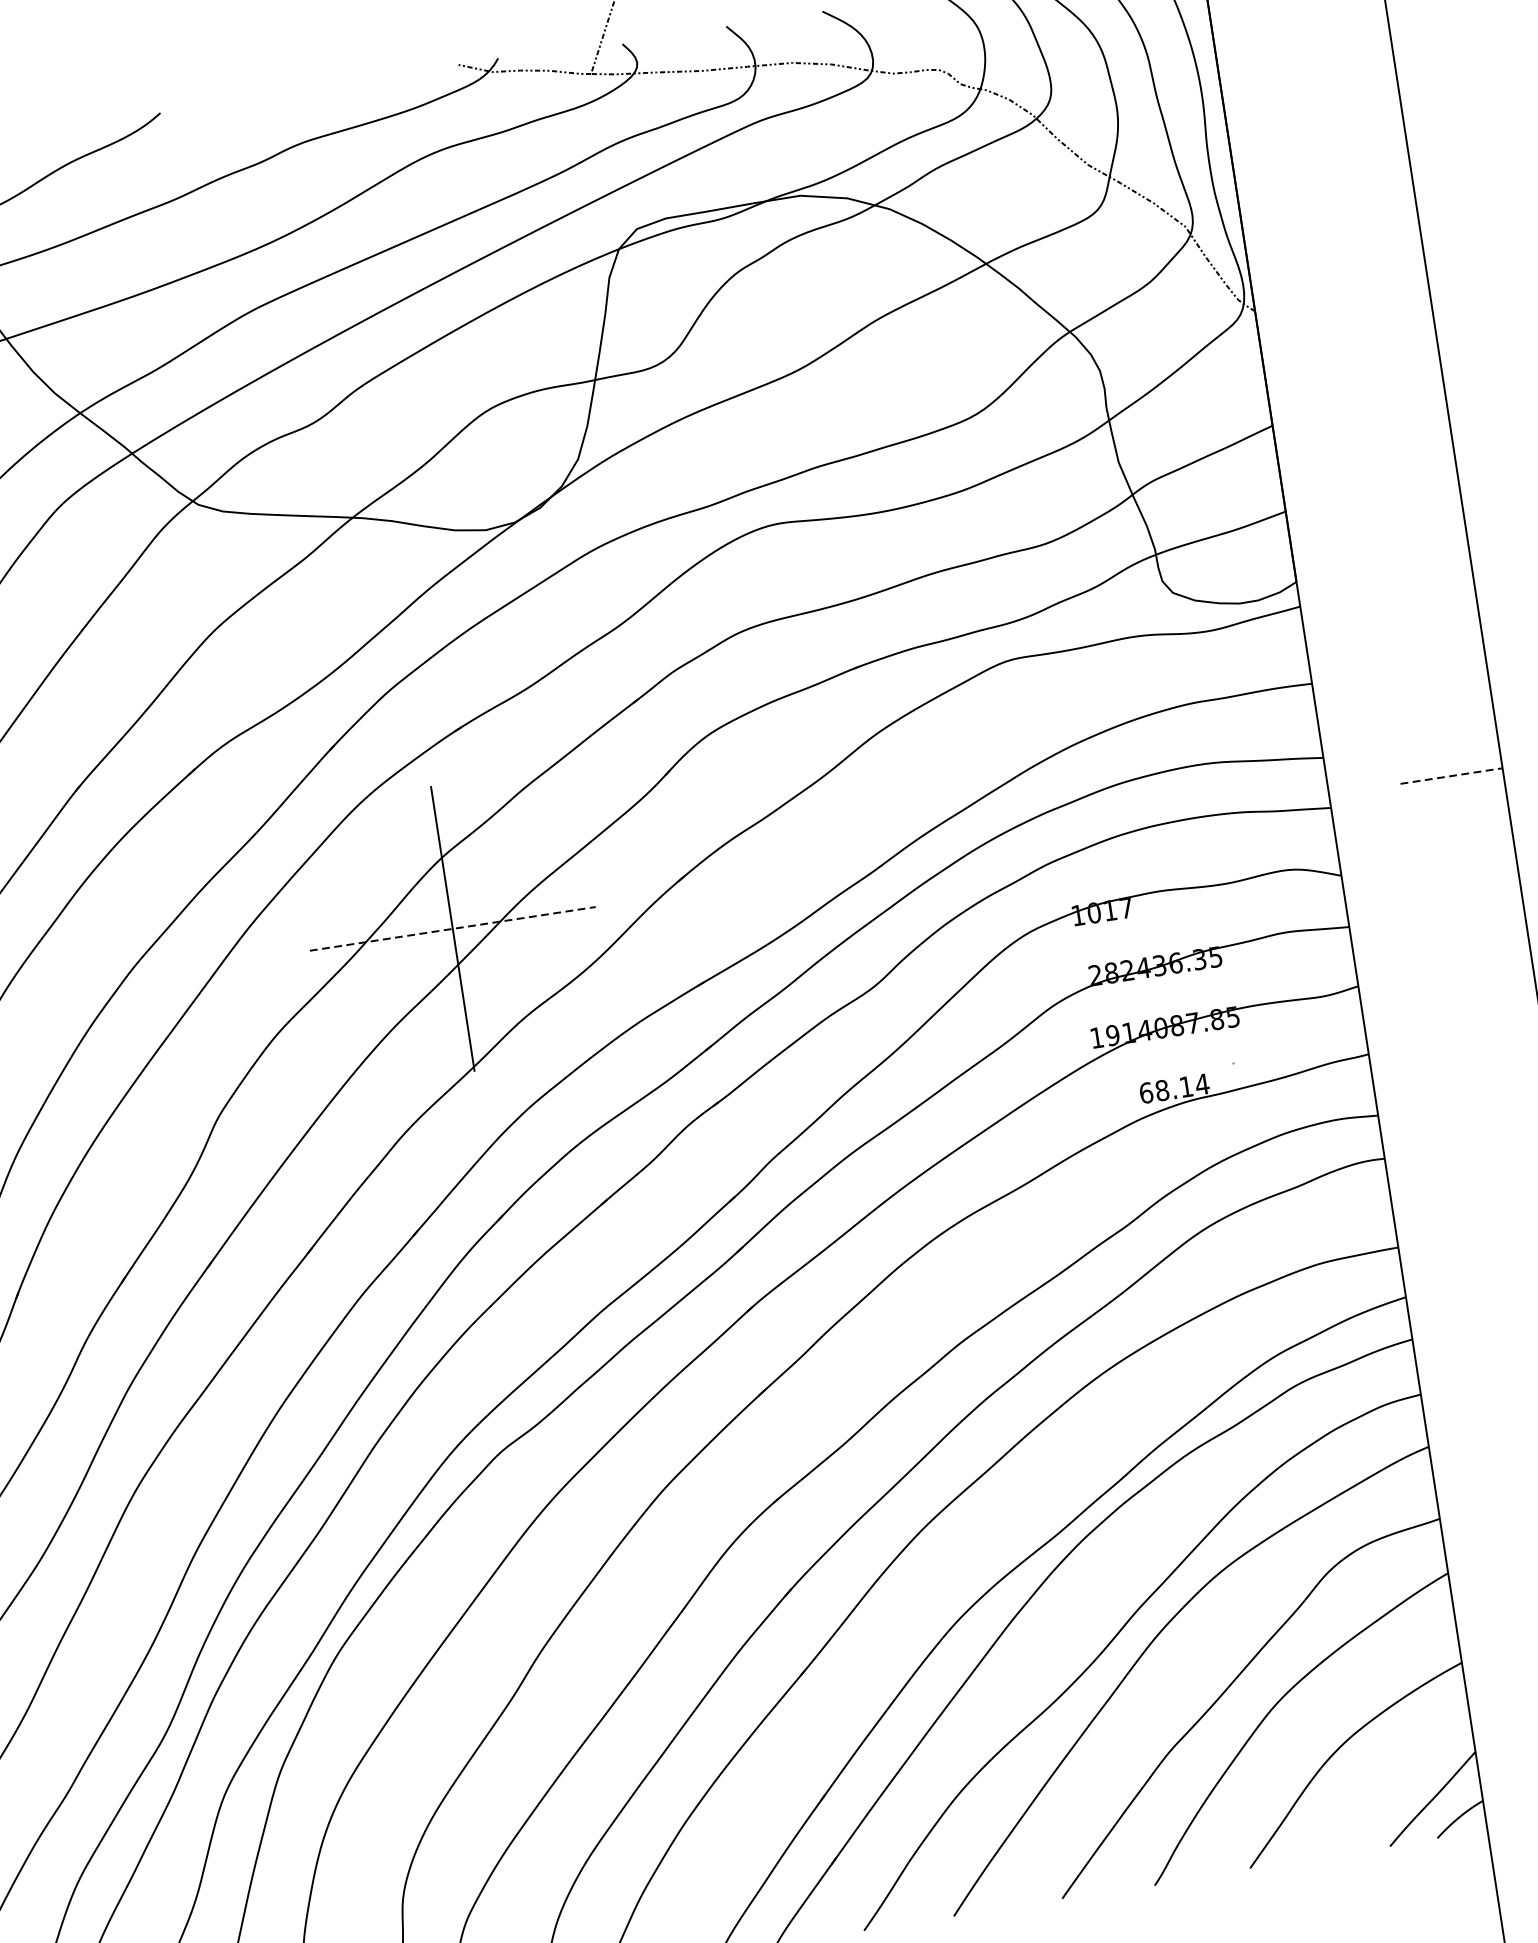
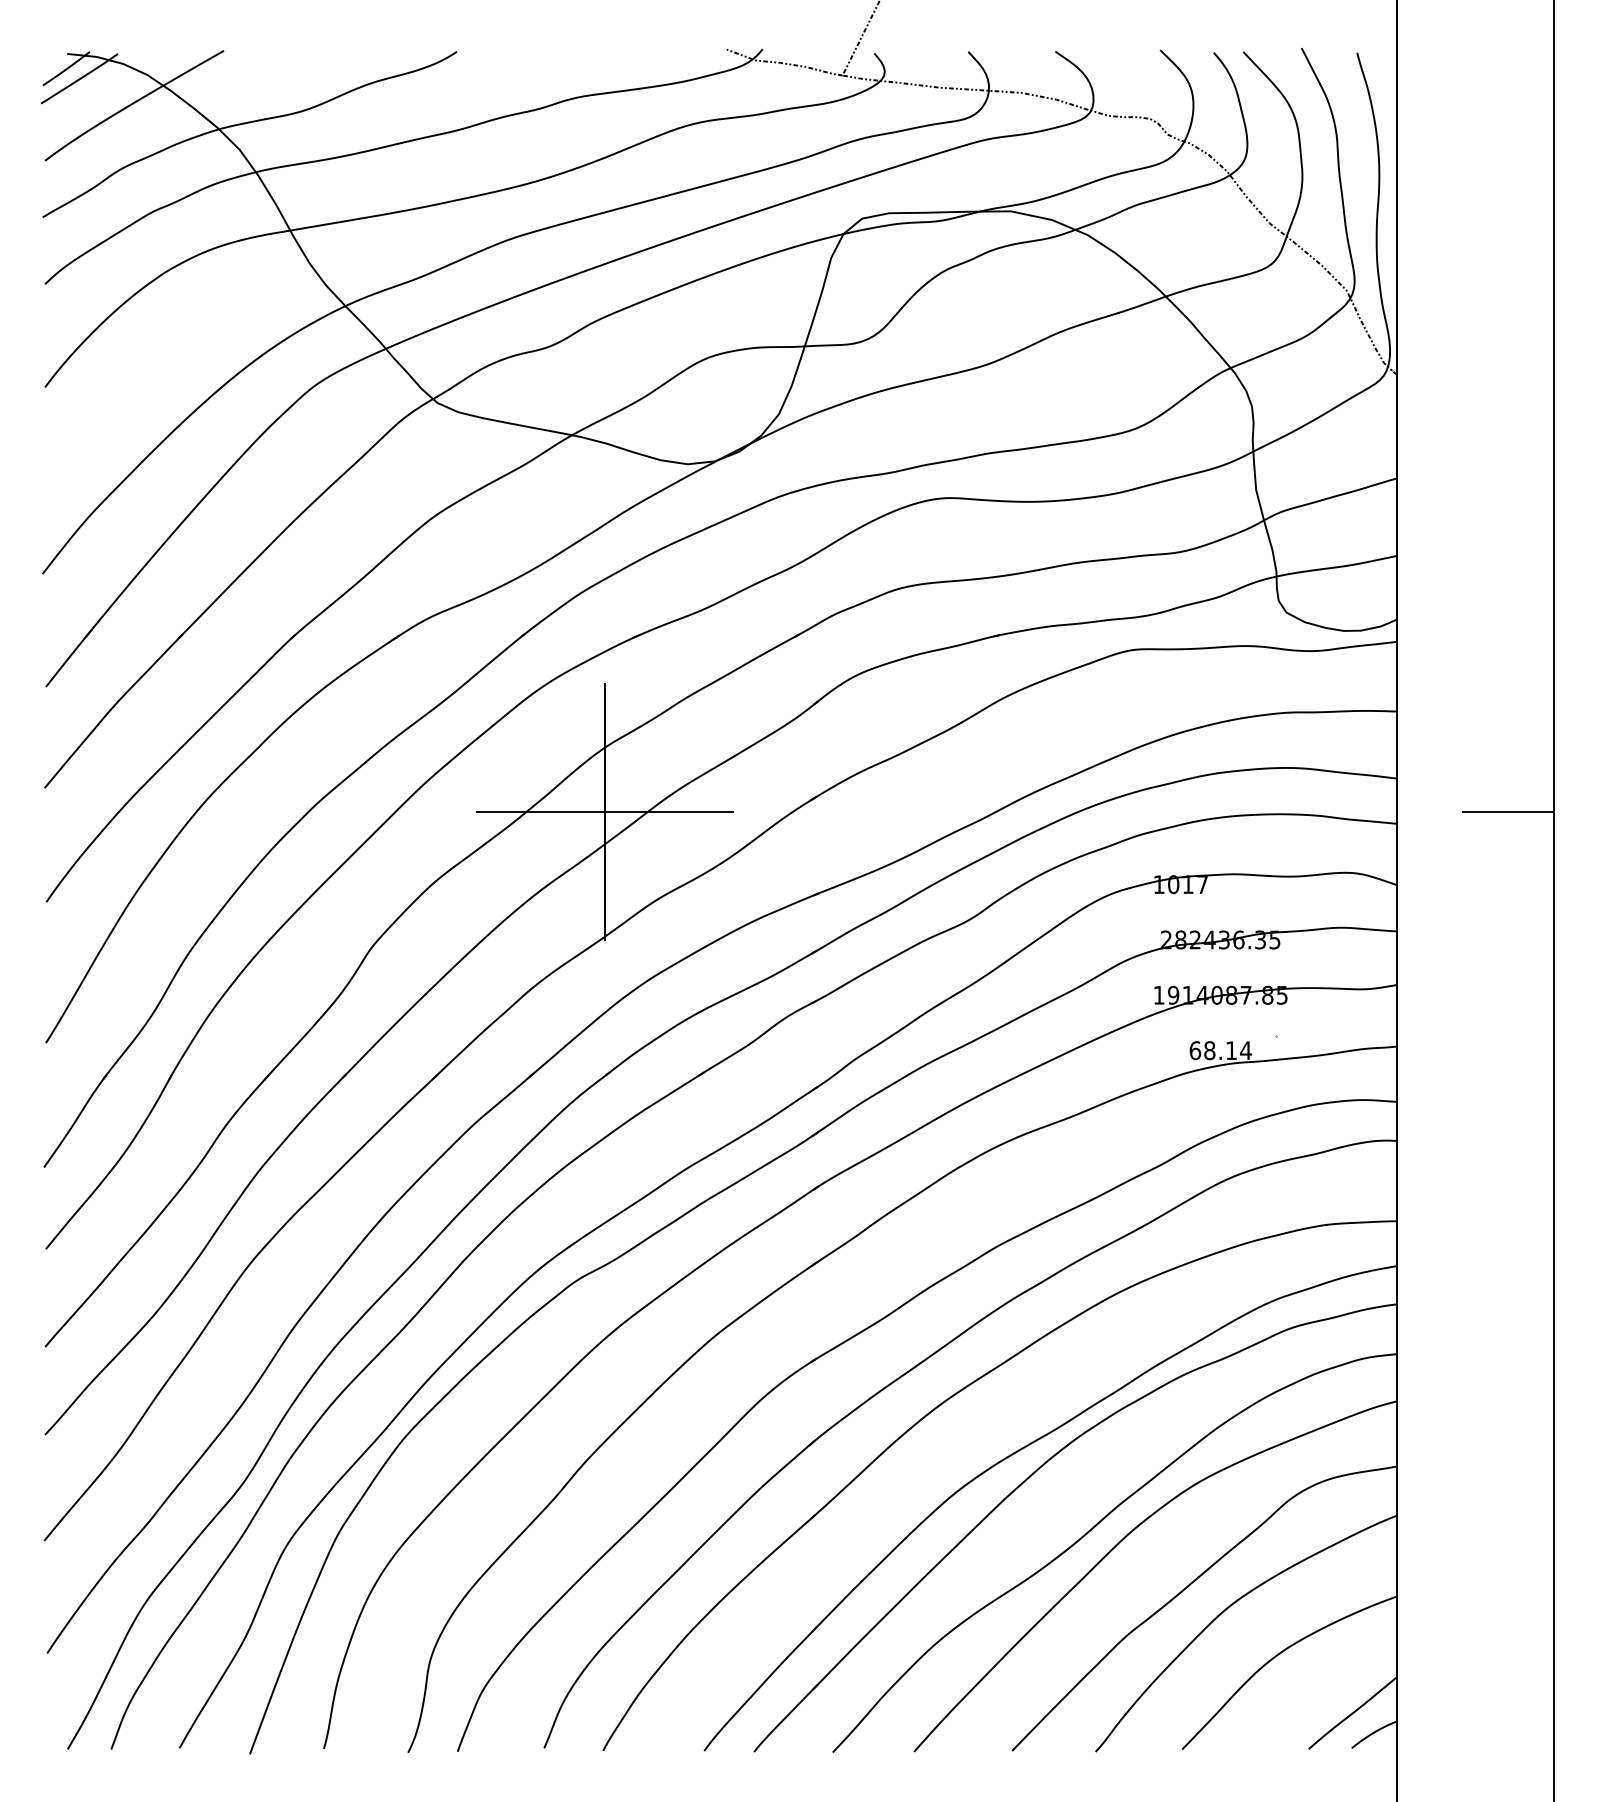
line: (1452, 775) -> (1508, 811), dashed -> solid
line: (452, 928) -> (604, 811), dashed -> solid

